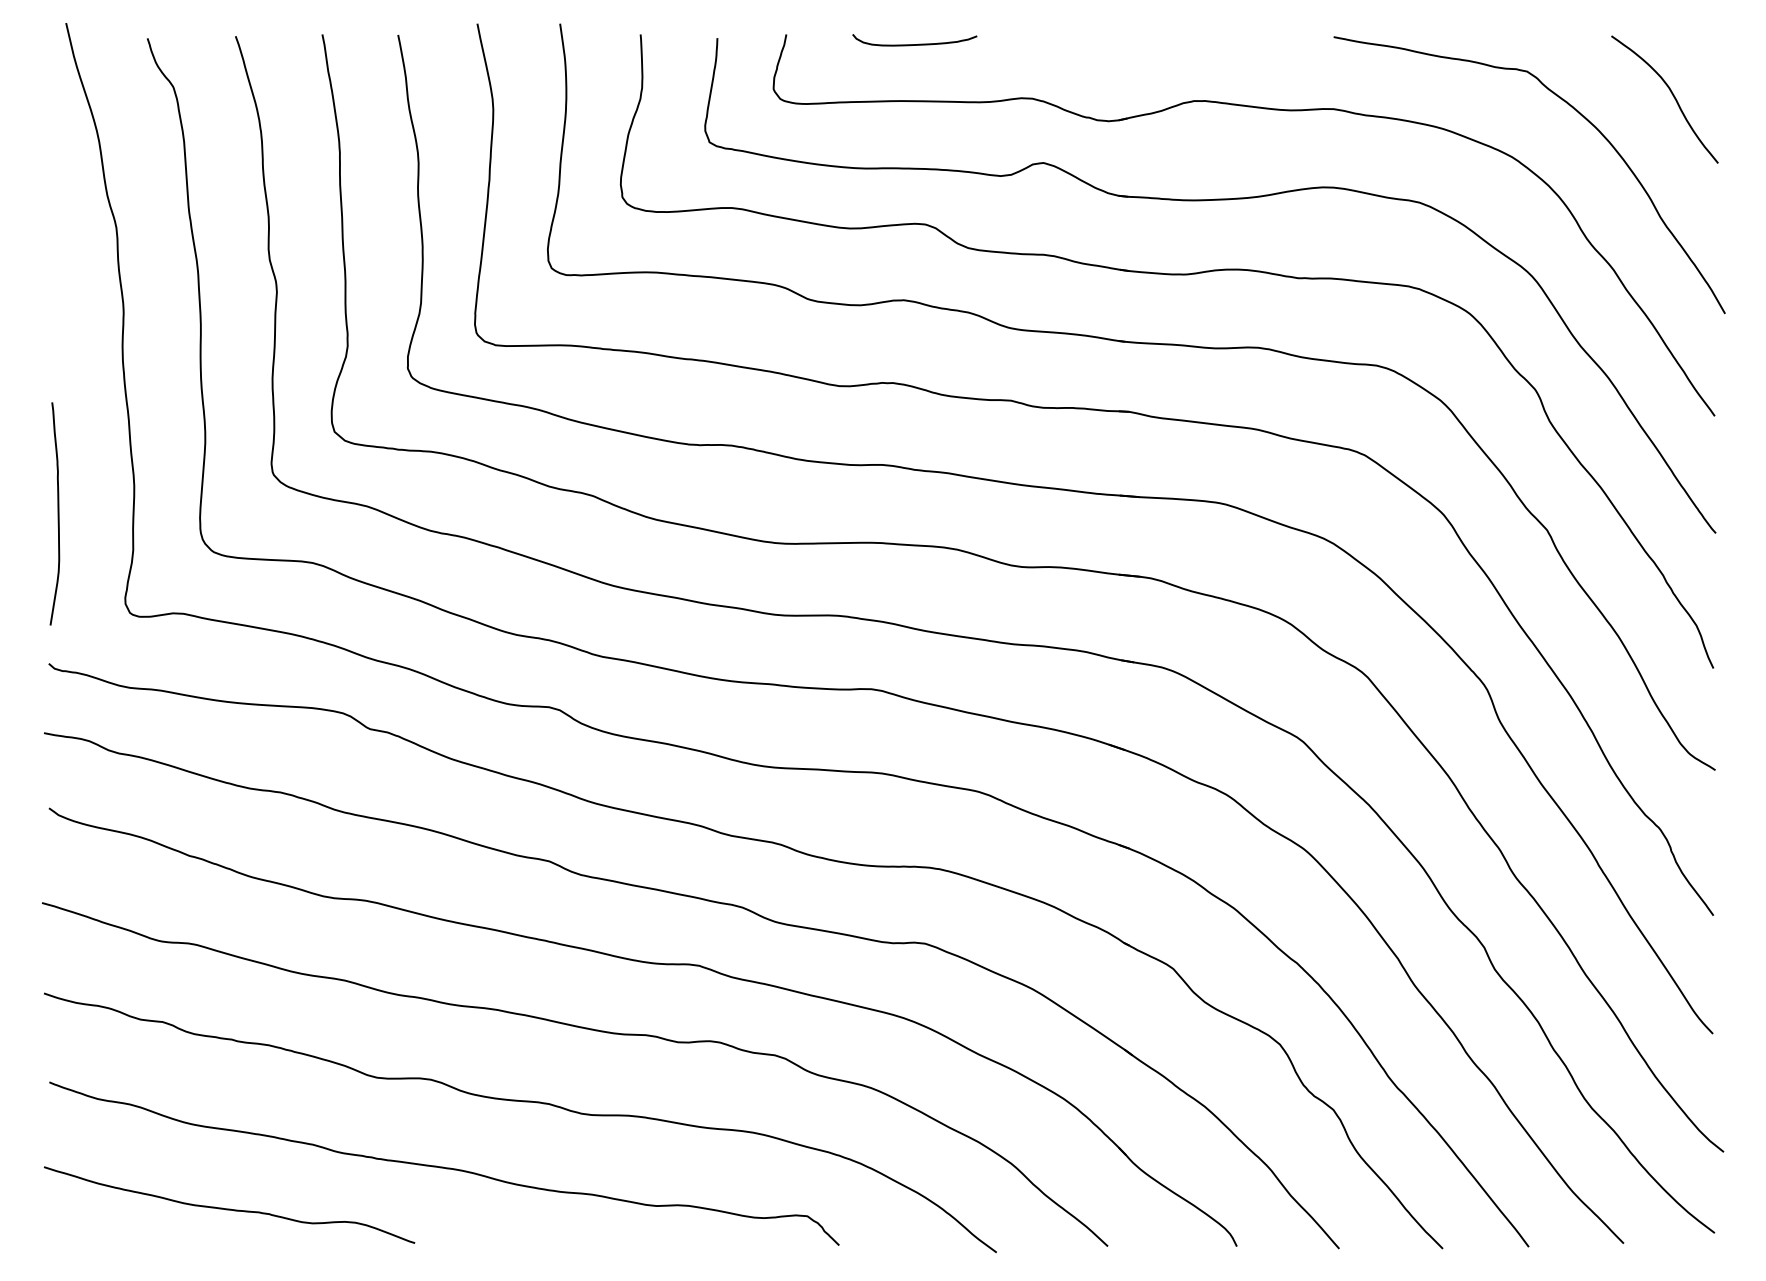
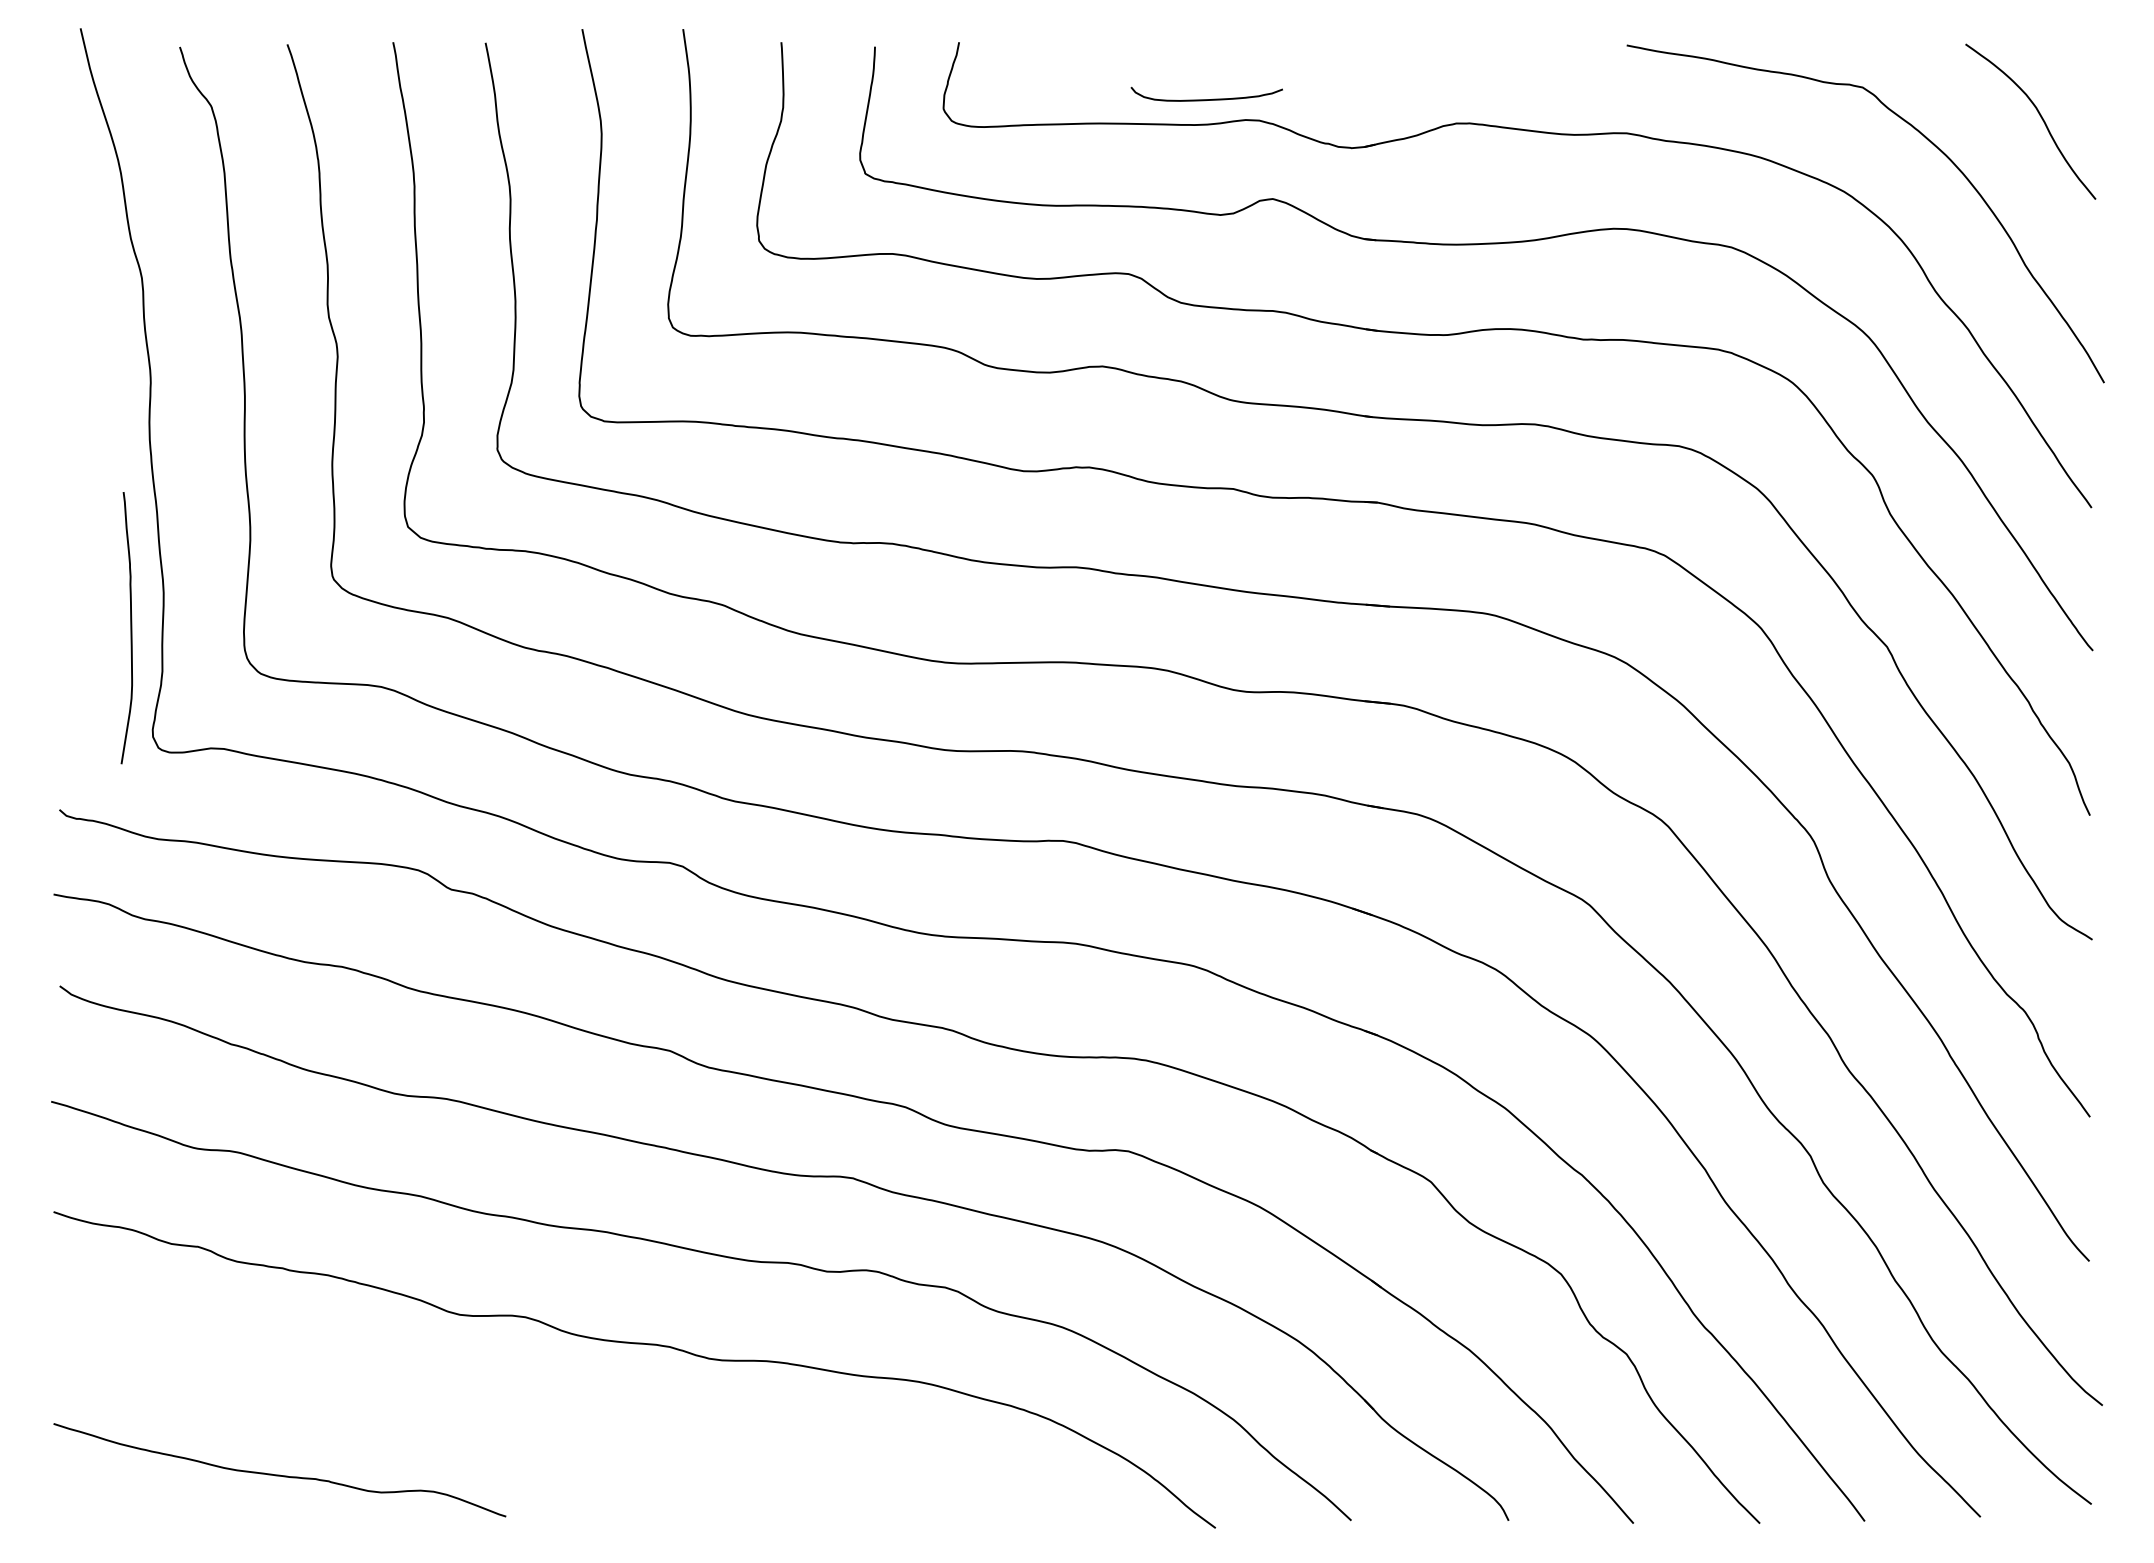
curve: (914, 44) -> (1206, 99), moved
curve: (57, 514) -> (130, 628), moved
curve: (443, 1166) -> (541, 1423), removed

